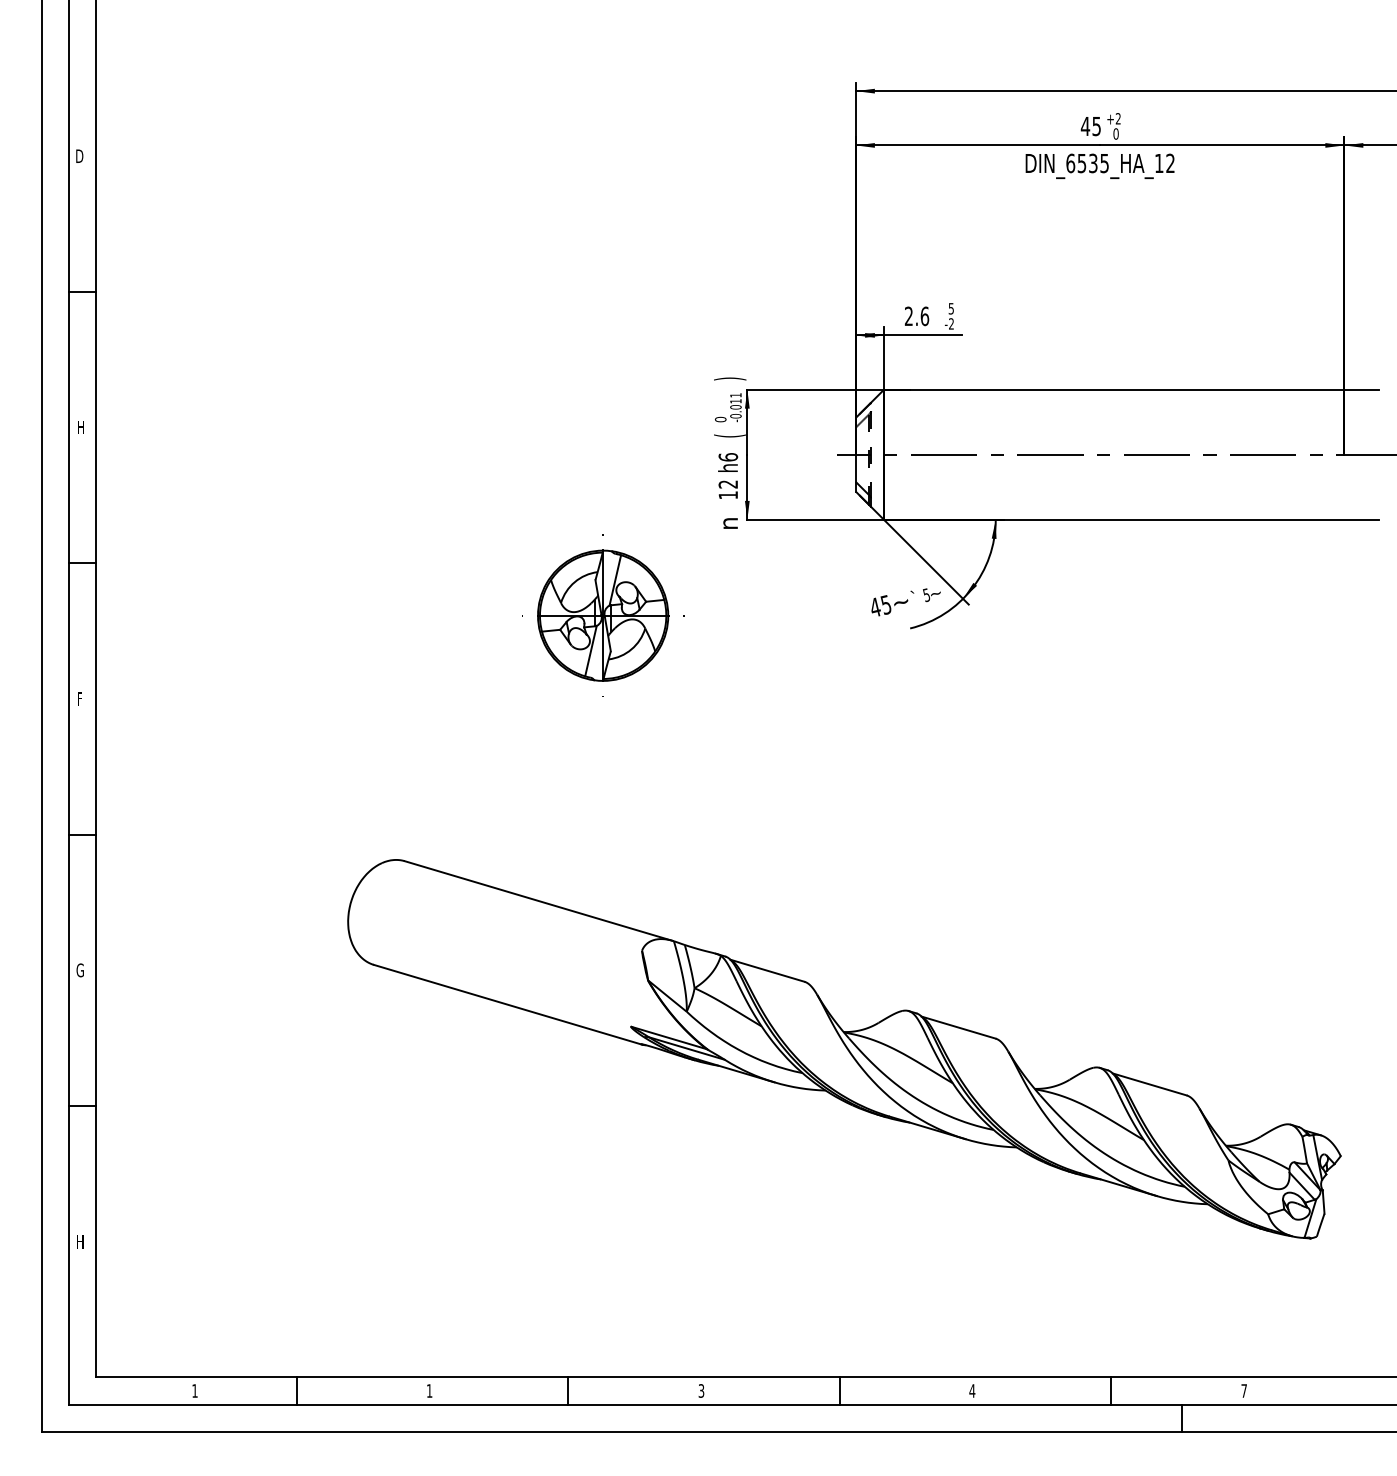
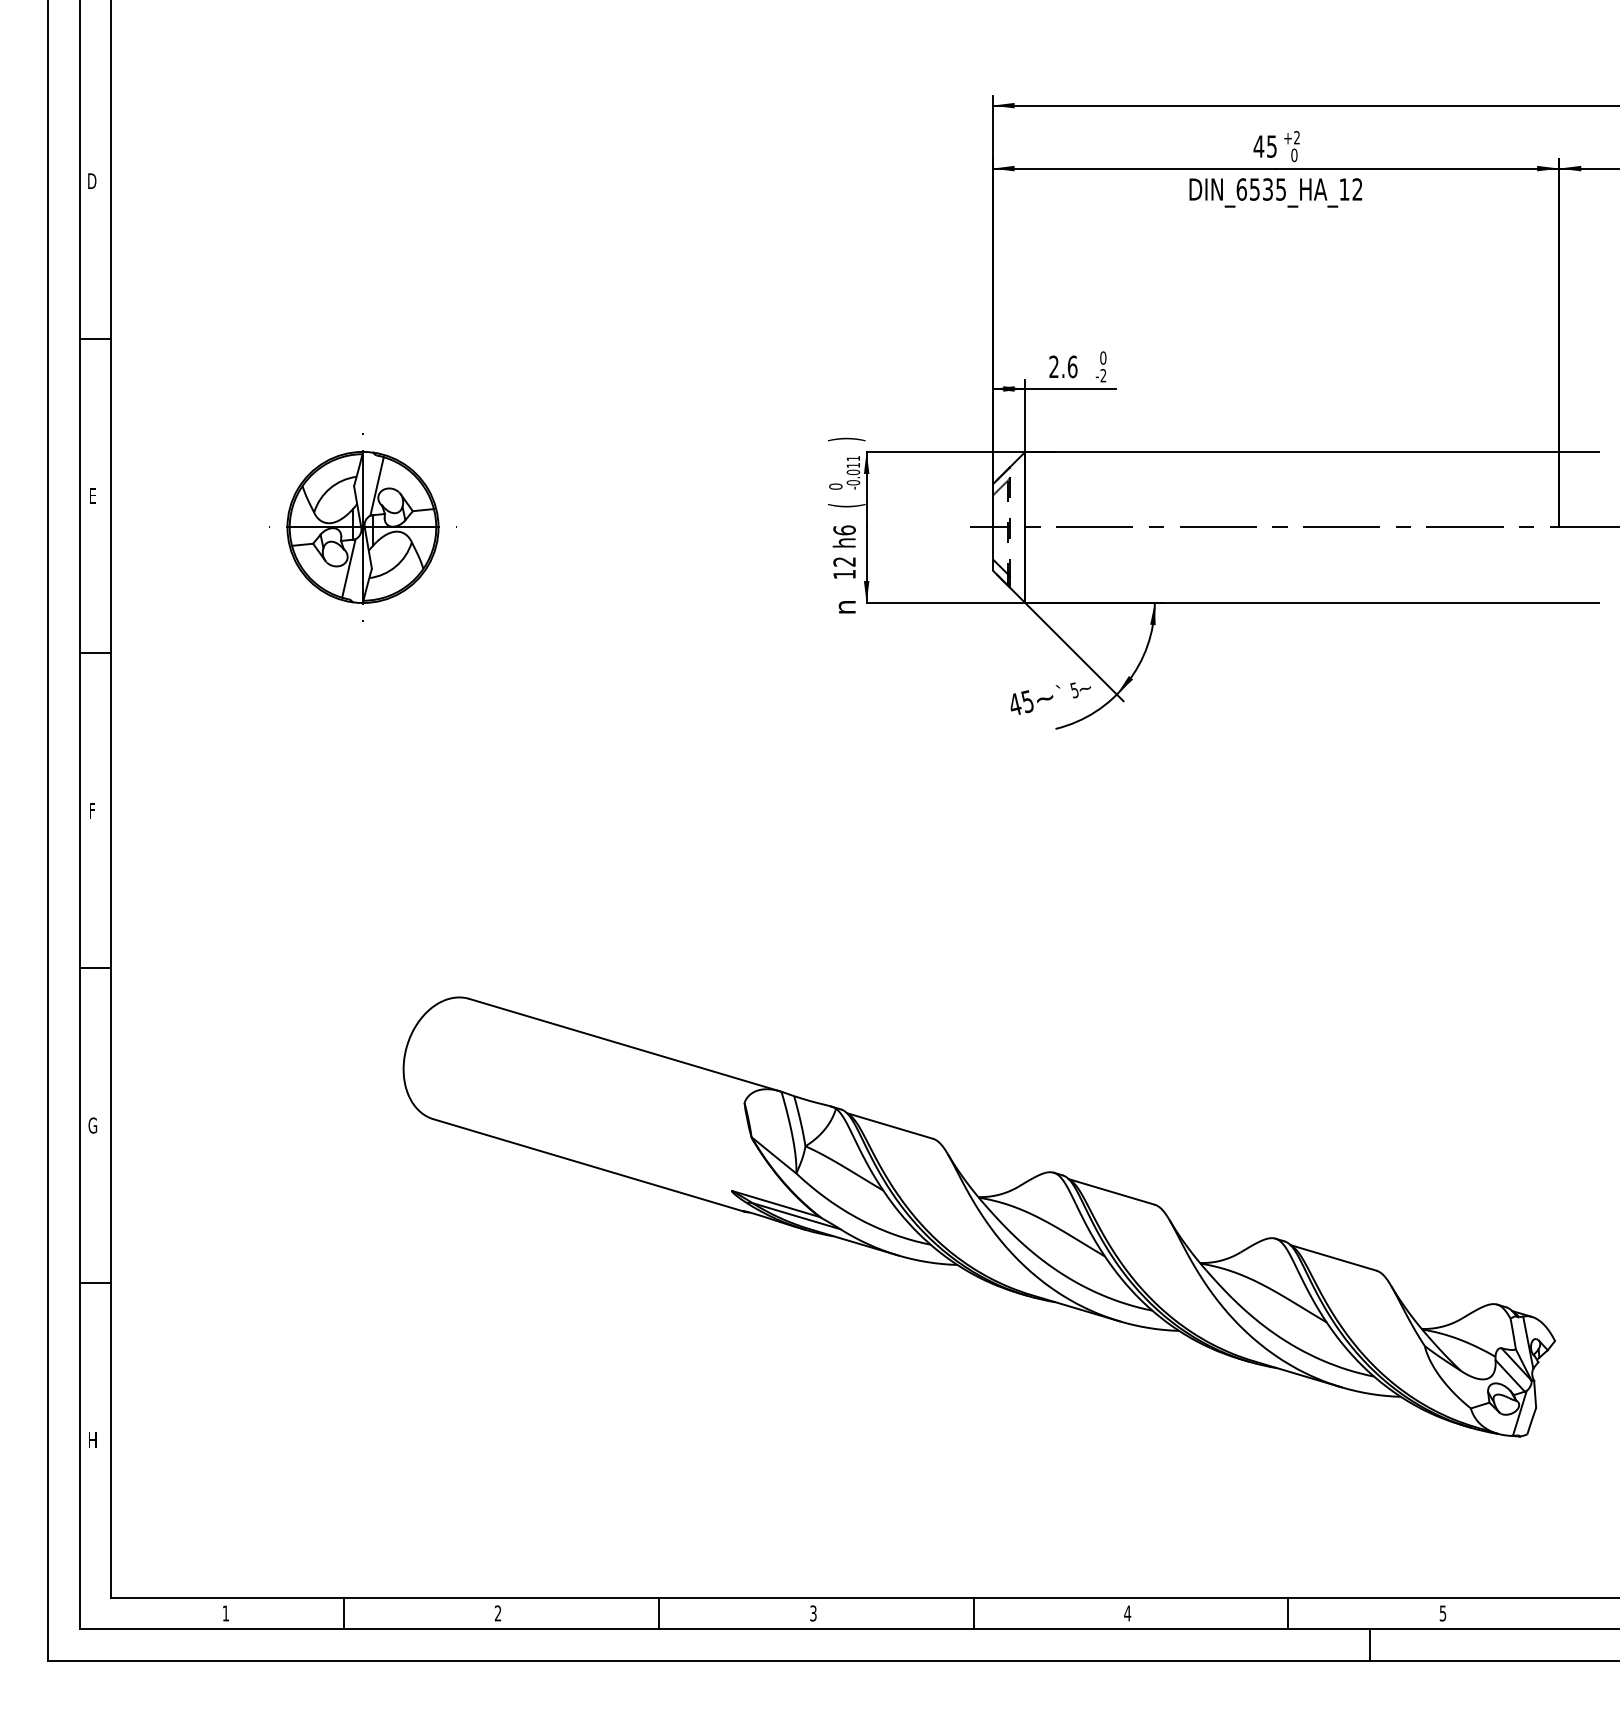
text: (951, 308) -> (1103, 357), 5 -> 0
text: (81, 427) -> (94, 495), H -> E
part: (603, 615) -> (363, 527), moved
text: (429, 1390) -> (497, 1612), 1 -> 2
text: (1243, 1390) -> (1442, 1612), 7 -> 5

